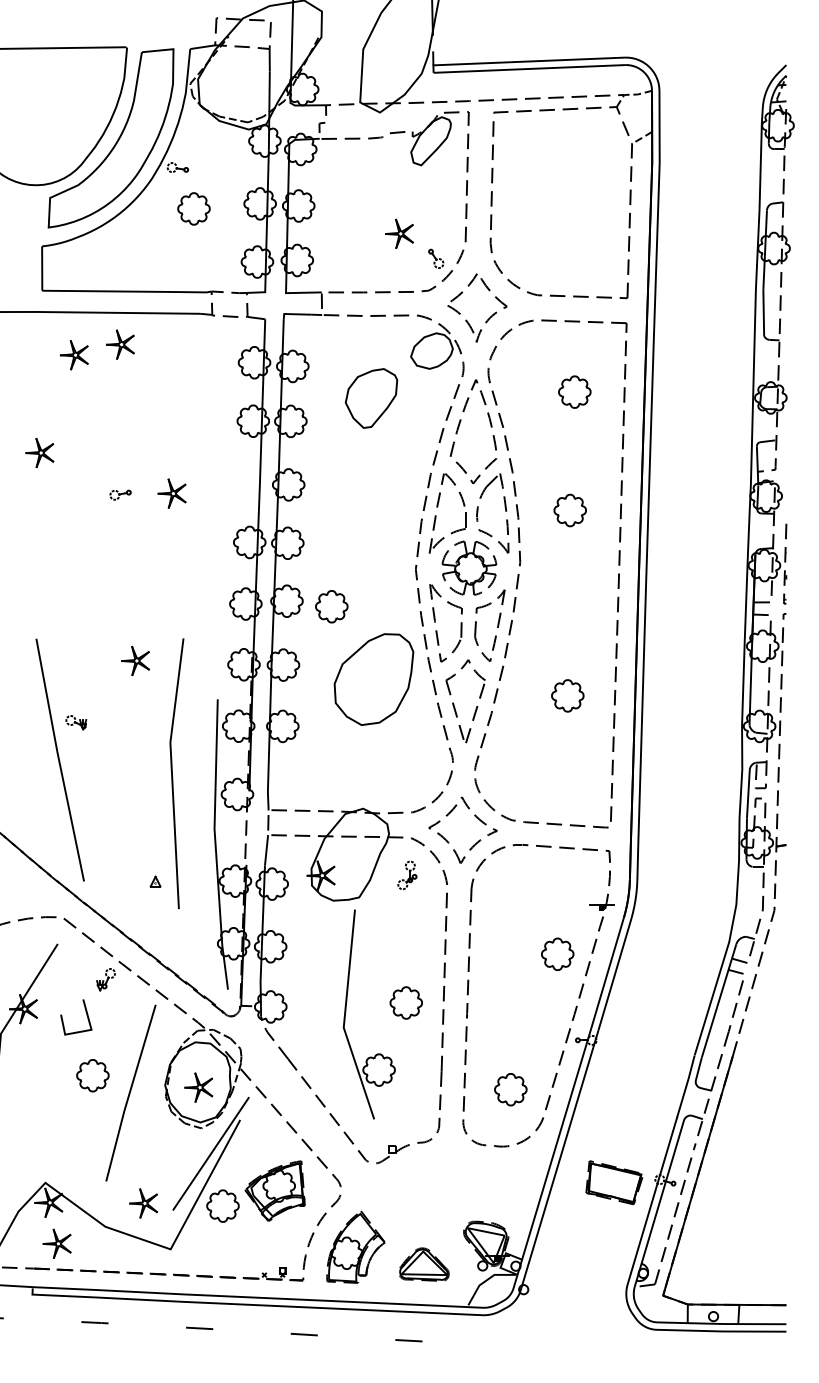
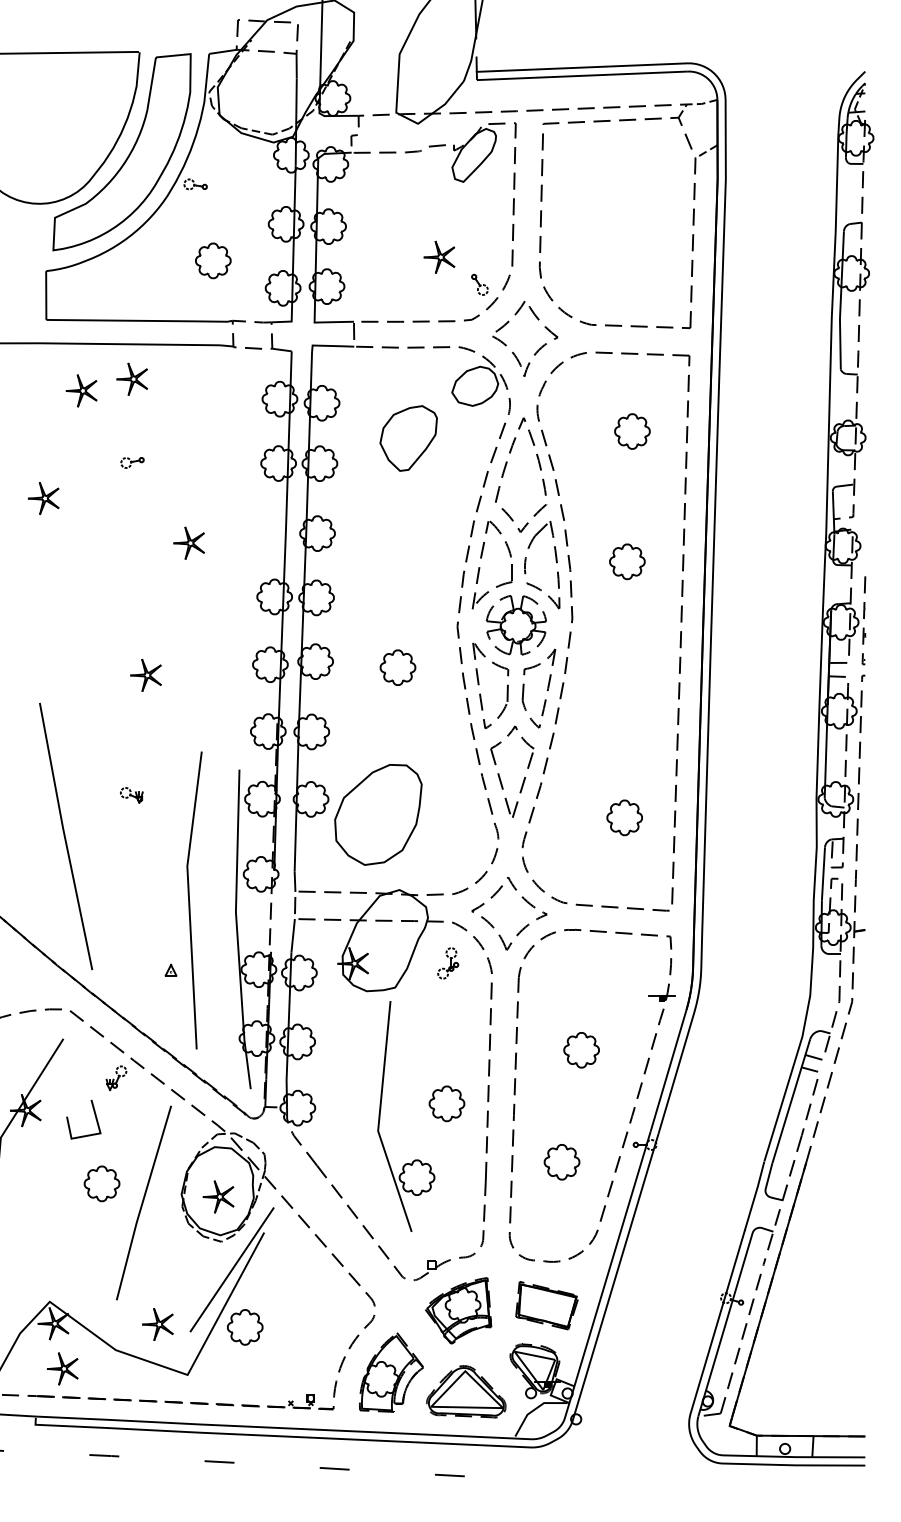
part: (194, 208) -> (213, 260), moved
part: (120, 494) -> (132, 462), moved
part: (331, 606) -> (397, 667), moved
part: (135, 660) -> (145, 674), moved
part: (374, 679) -> (378, 814), moved
part: (567, 695) -> (624, 817), moved
part: (76, 722) -> (131, 795), moved
line: (173, 774) -> (190, 901), moved
part: (557, 954) -> (581, 1050), moved
part: (510, 1089) -> (561, 1162), moved
part: (613, 1182) -> (546, 1305), moved
part: (275, 1190) -> (458, 1310), moved
part: (424, 1264) -> (466, 1391), size x1.43

